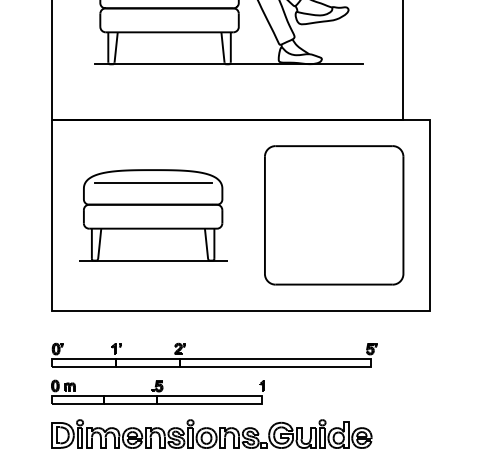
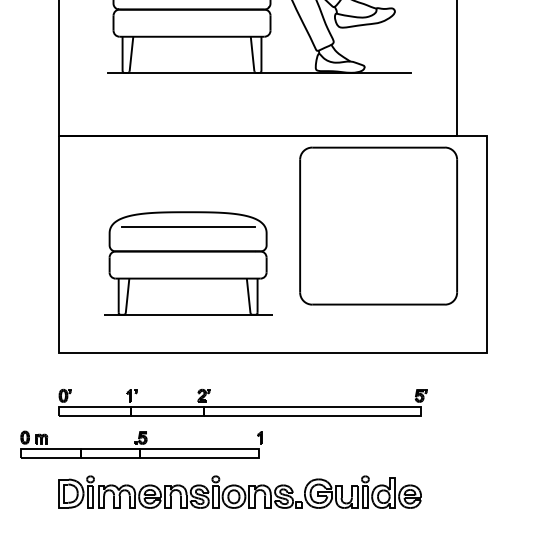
part: (153, 215) -> (188, 263), moved
part: (334, 215) -> (378, 226), moved
part: (157, 391) -> (140, 443), moved

